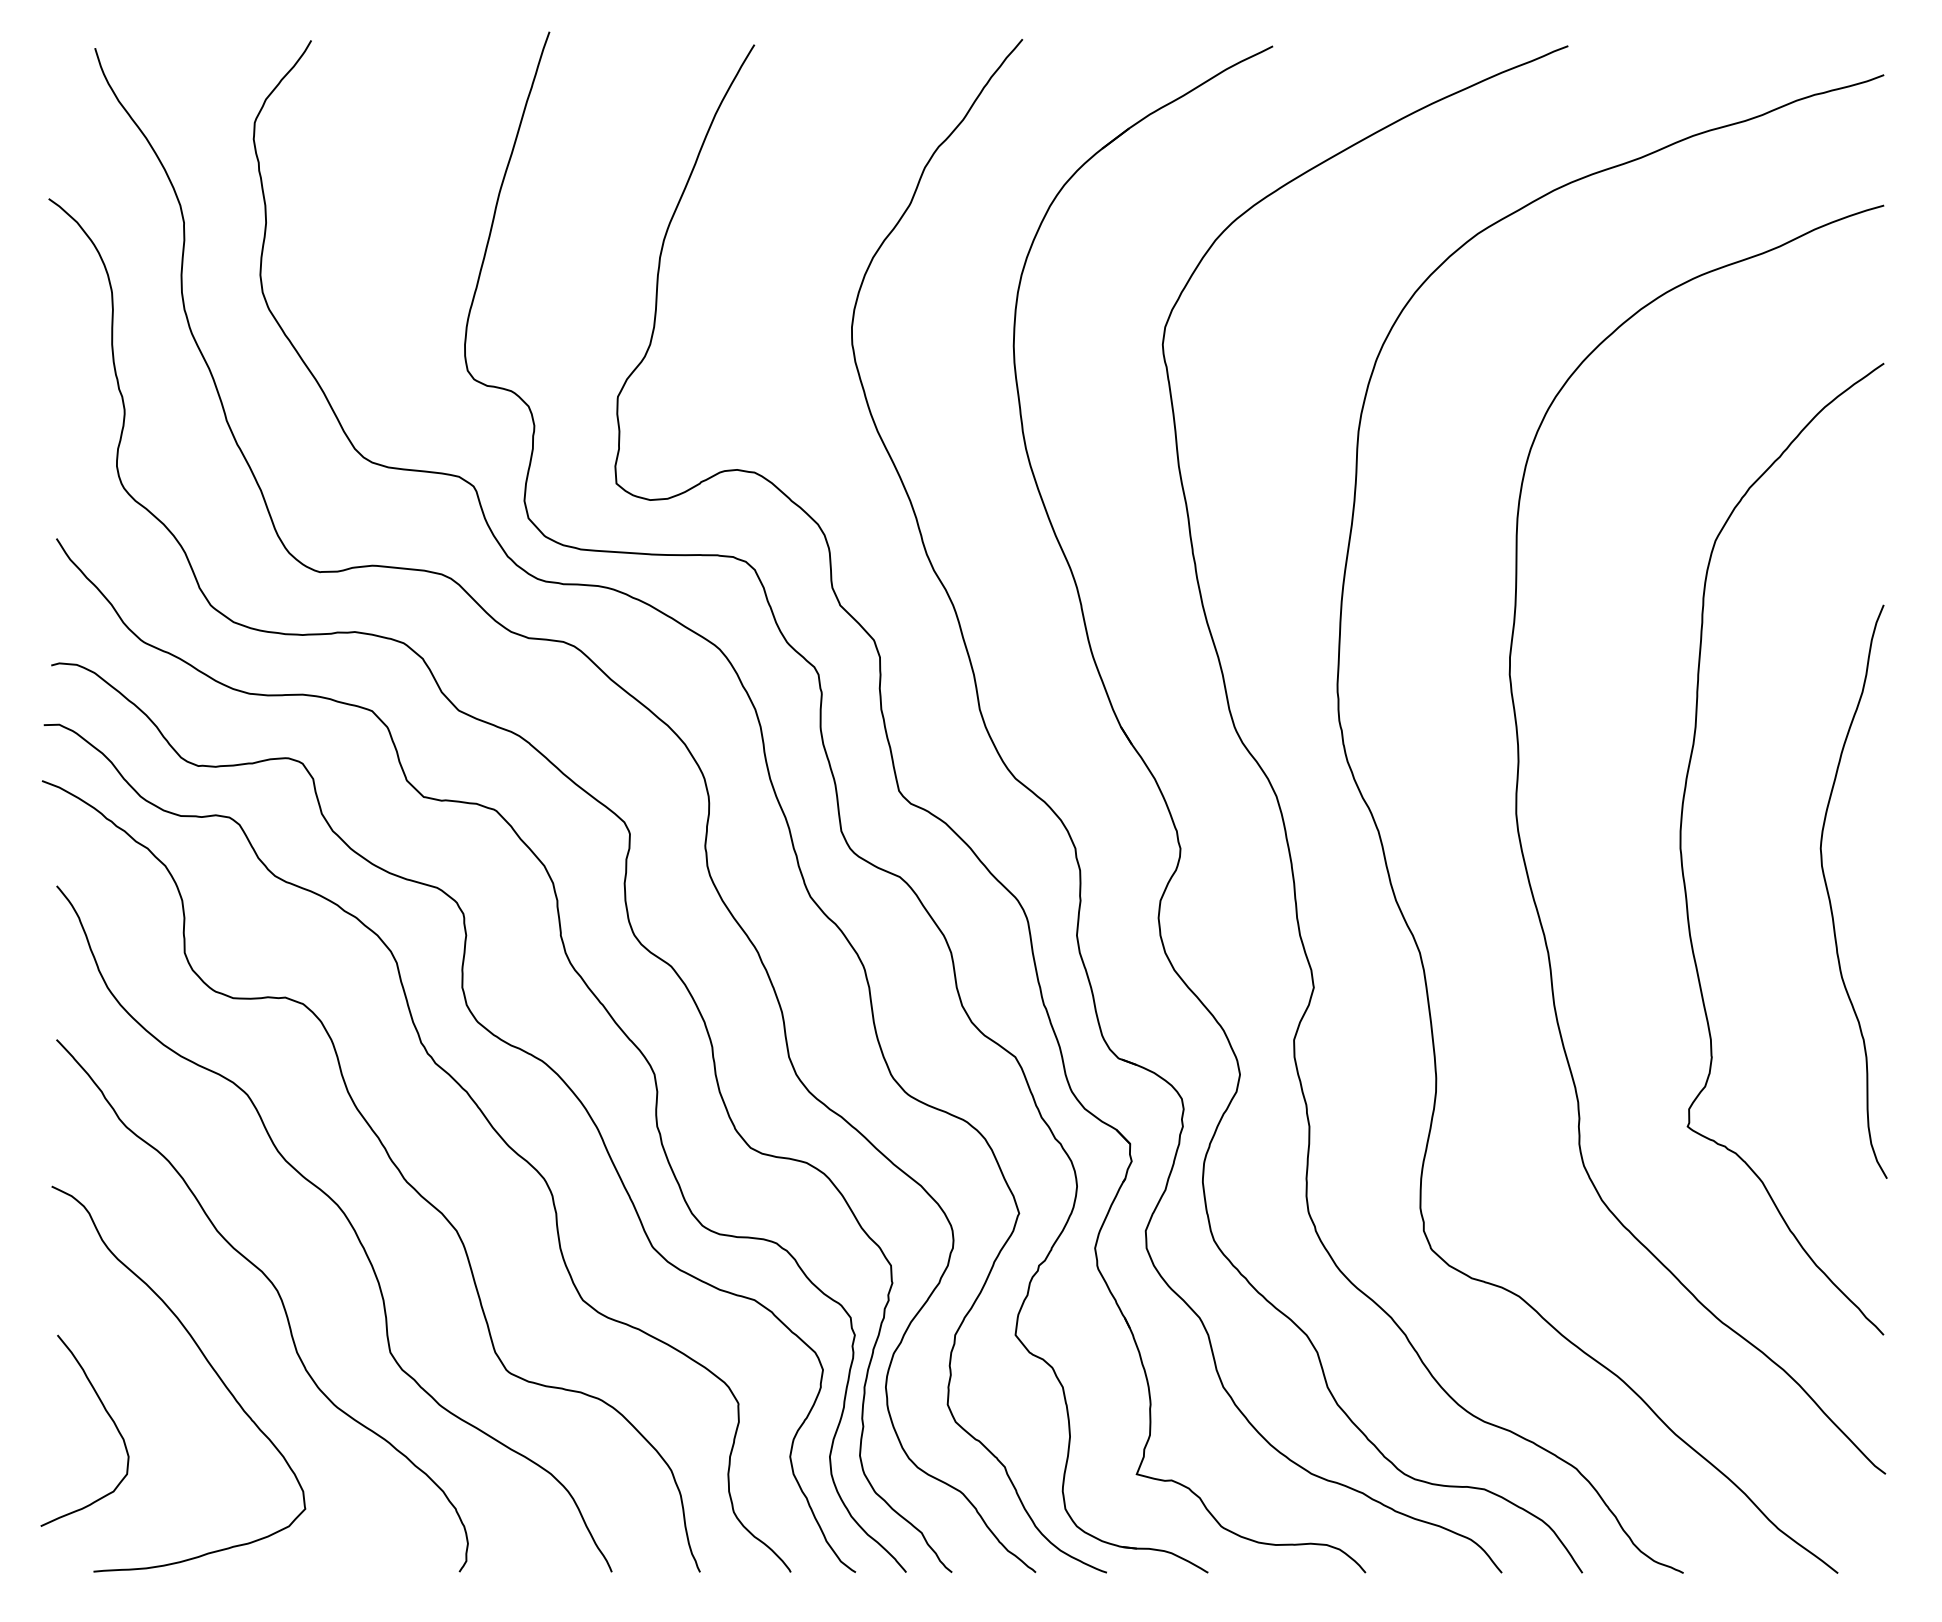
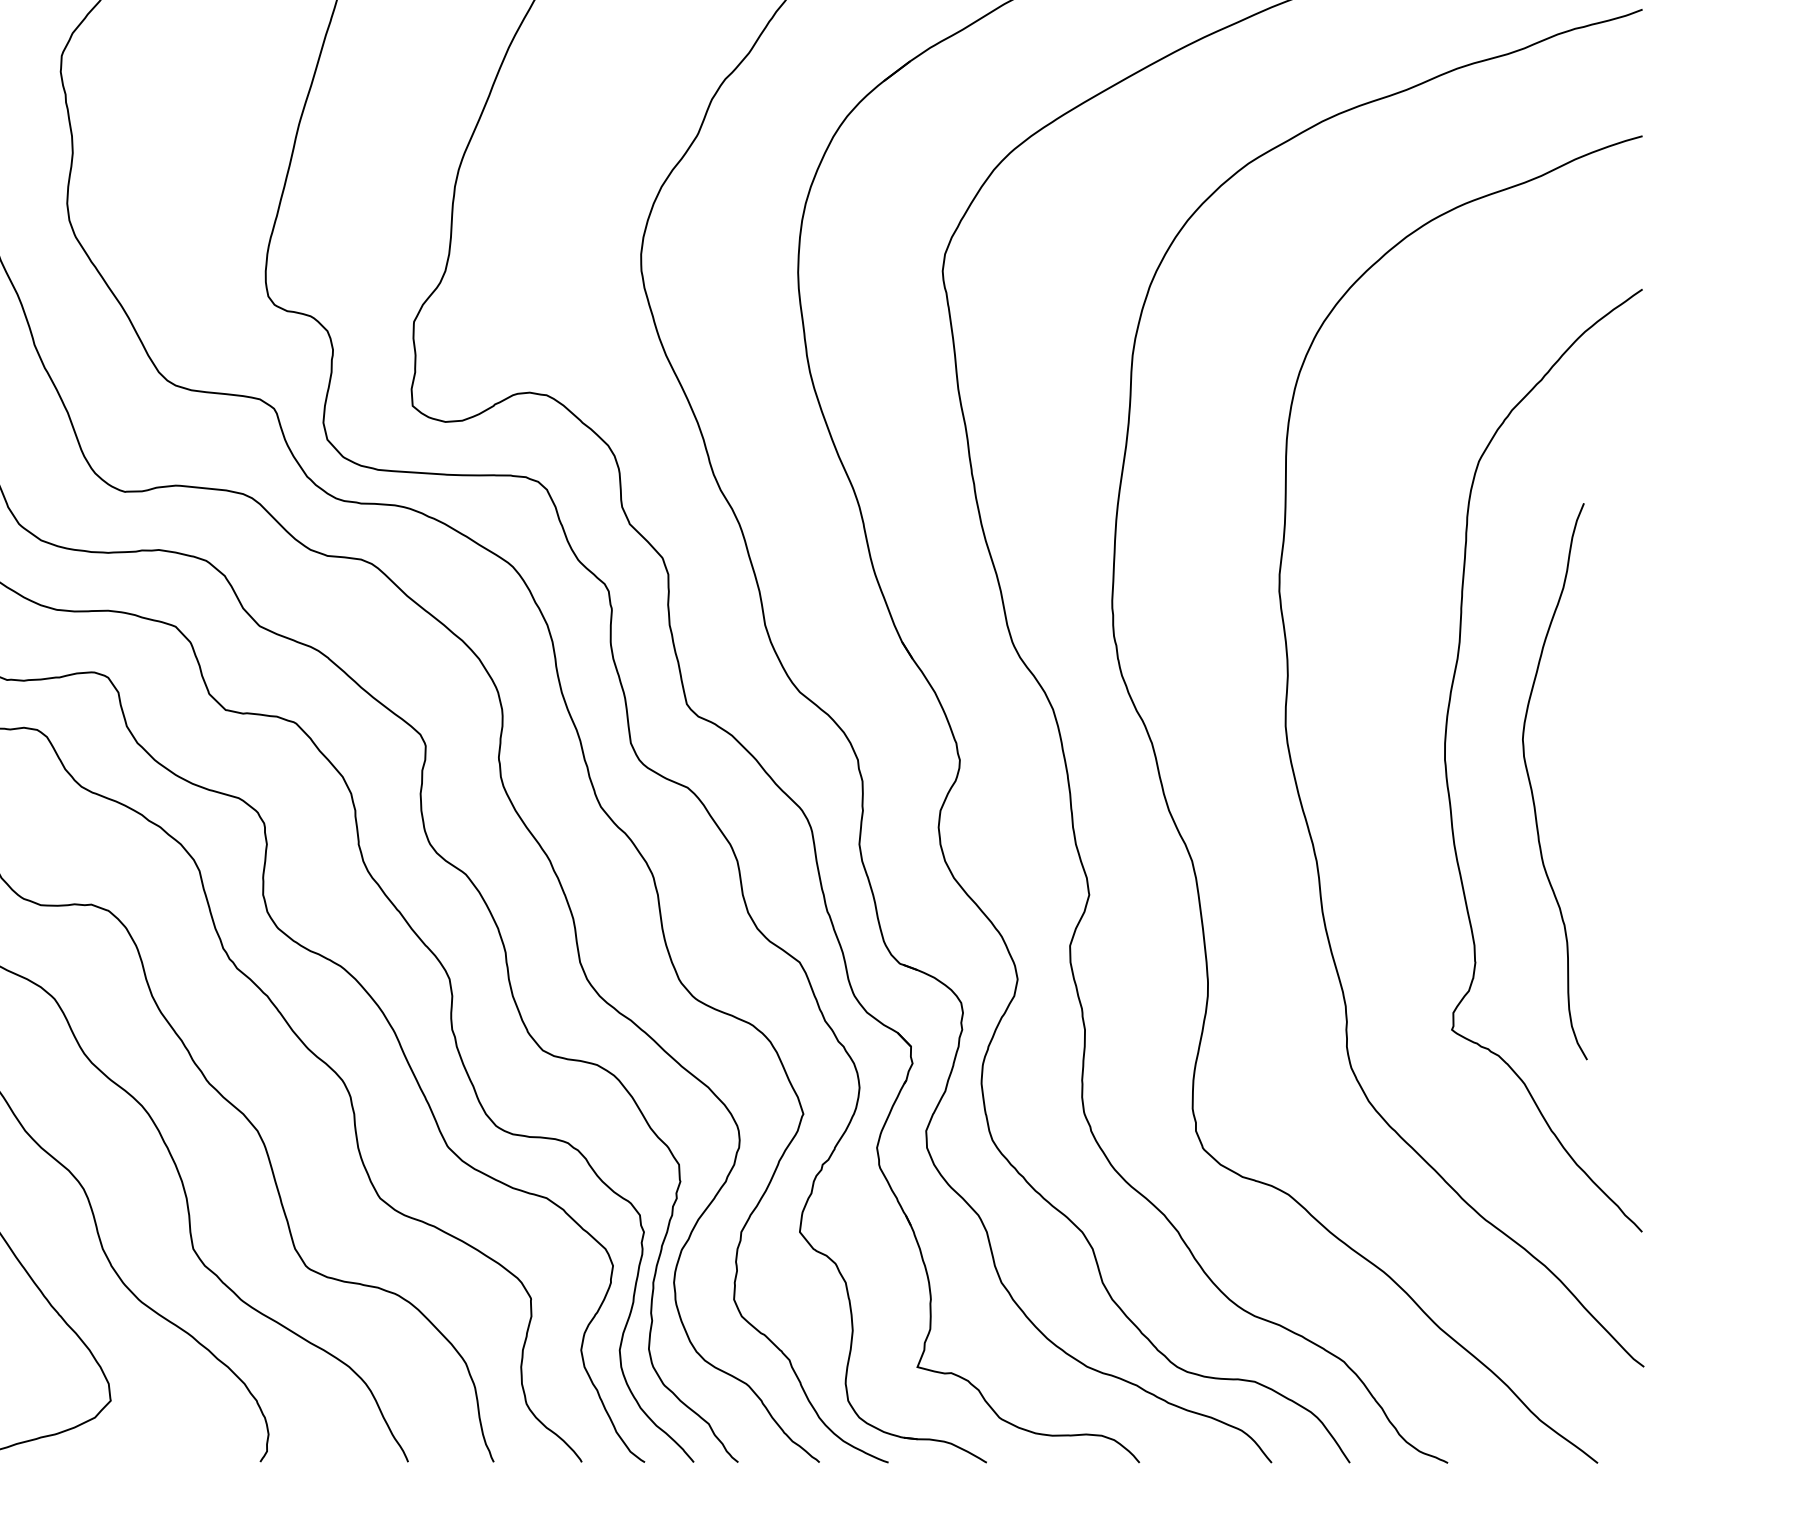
curve: (1830, 898) -> (1532, 788), moved

